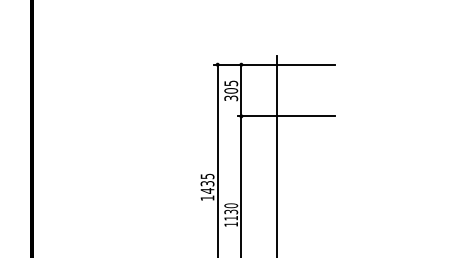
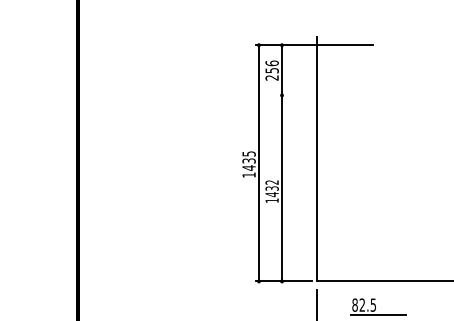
text: (230, 90) -> (271, 70), 305 -> 256
line: (286, 116) -> (325, 95), removed
text: (230, 211) -> (271, 188), 1130 -> 1432

